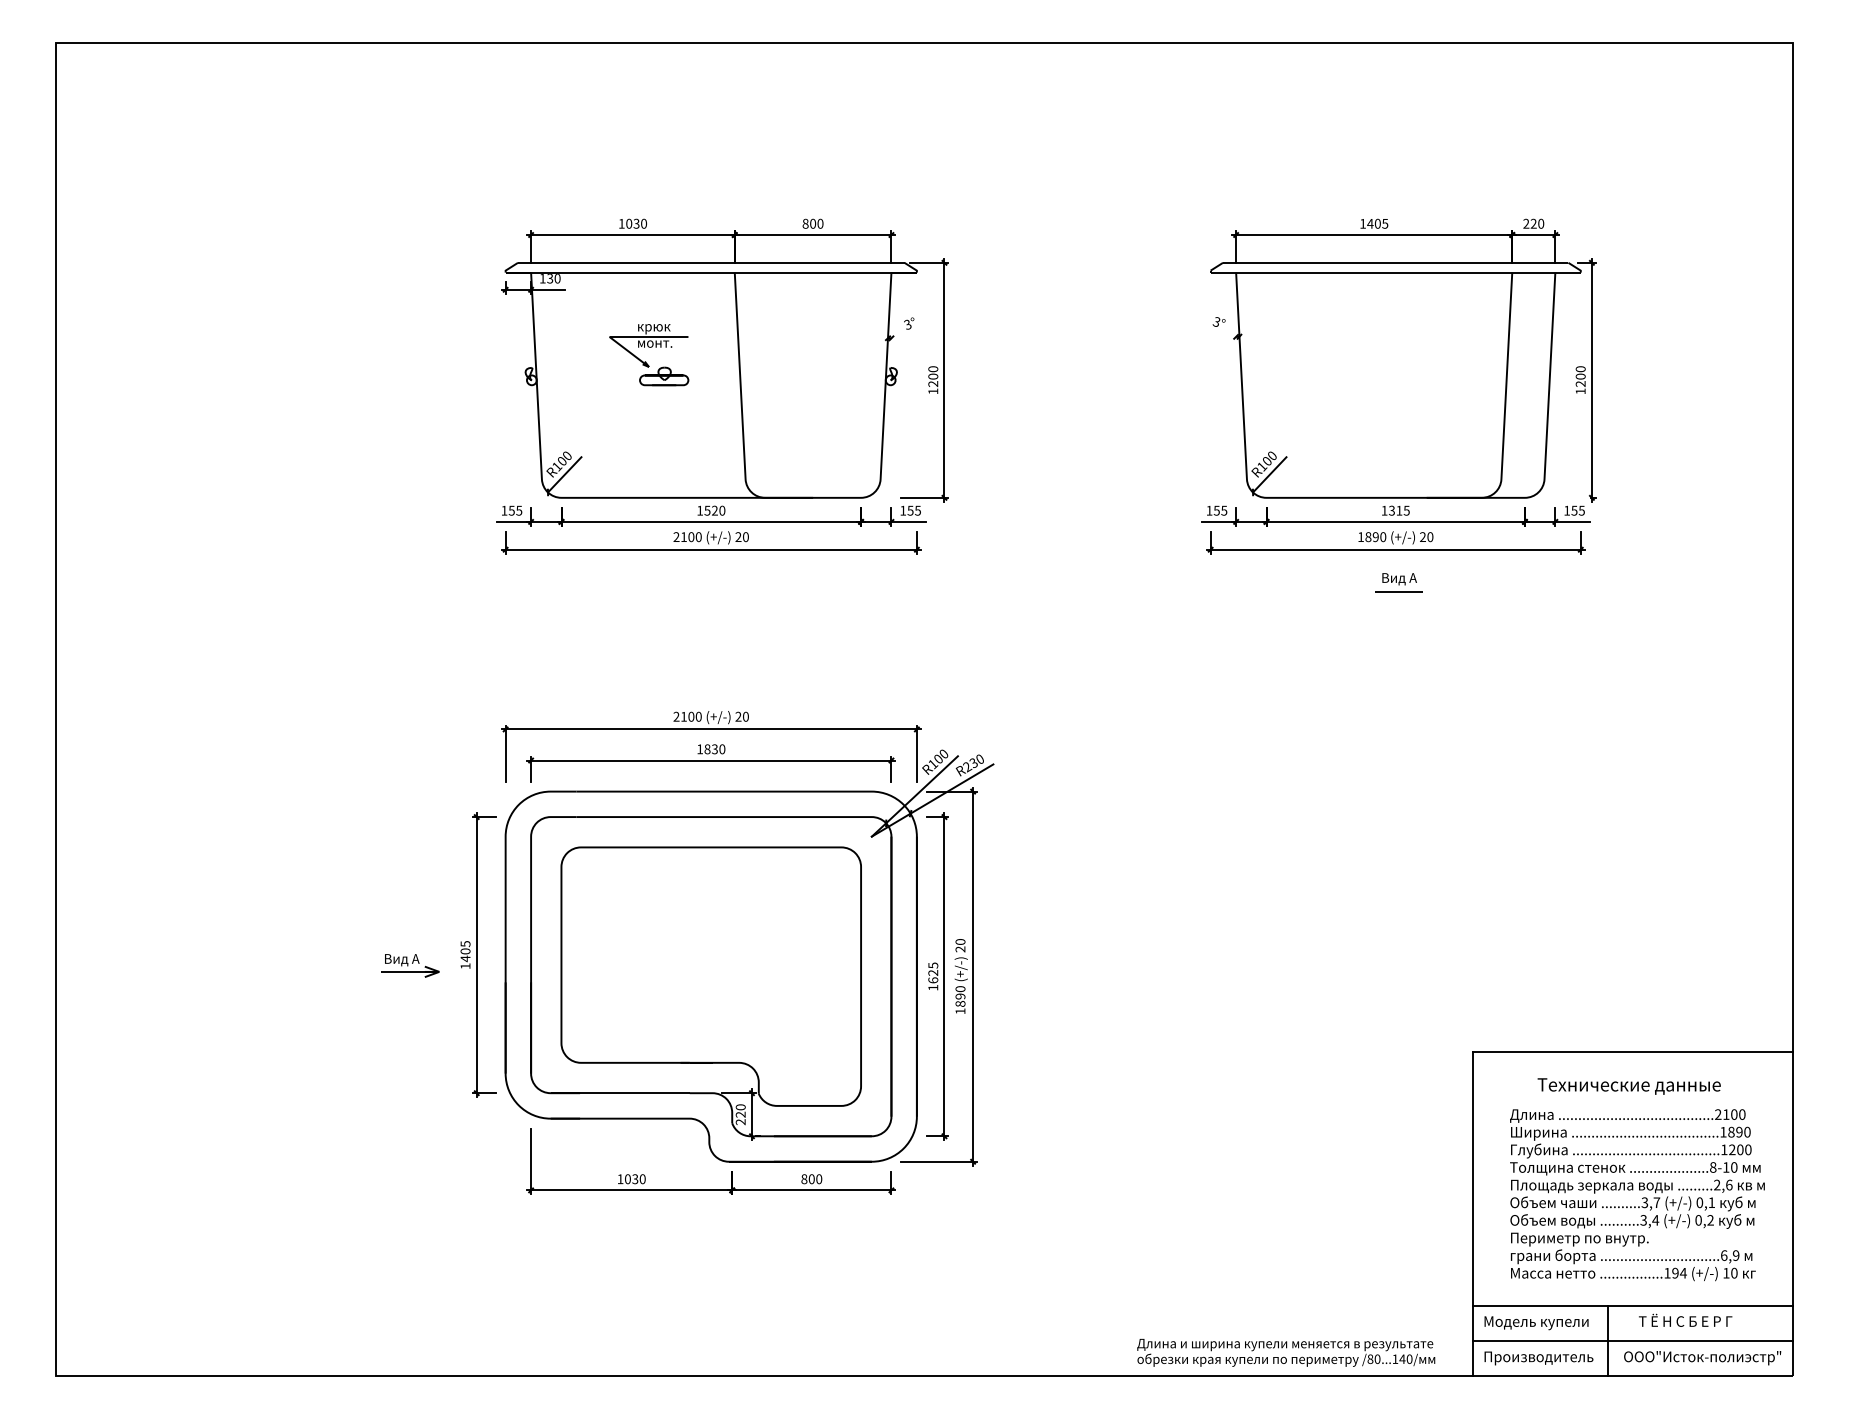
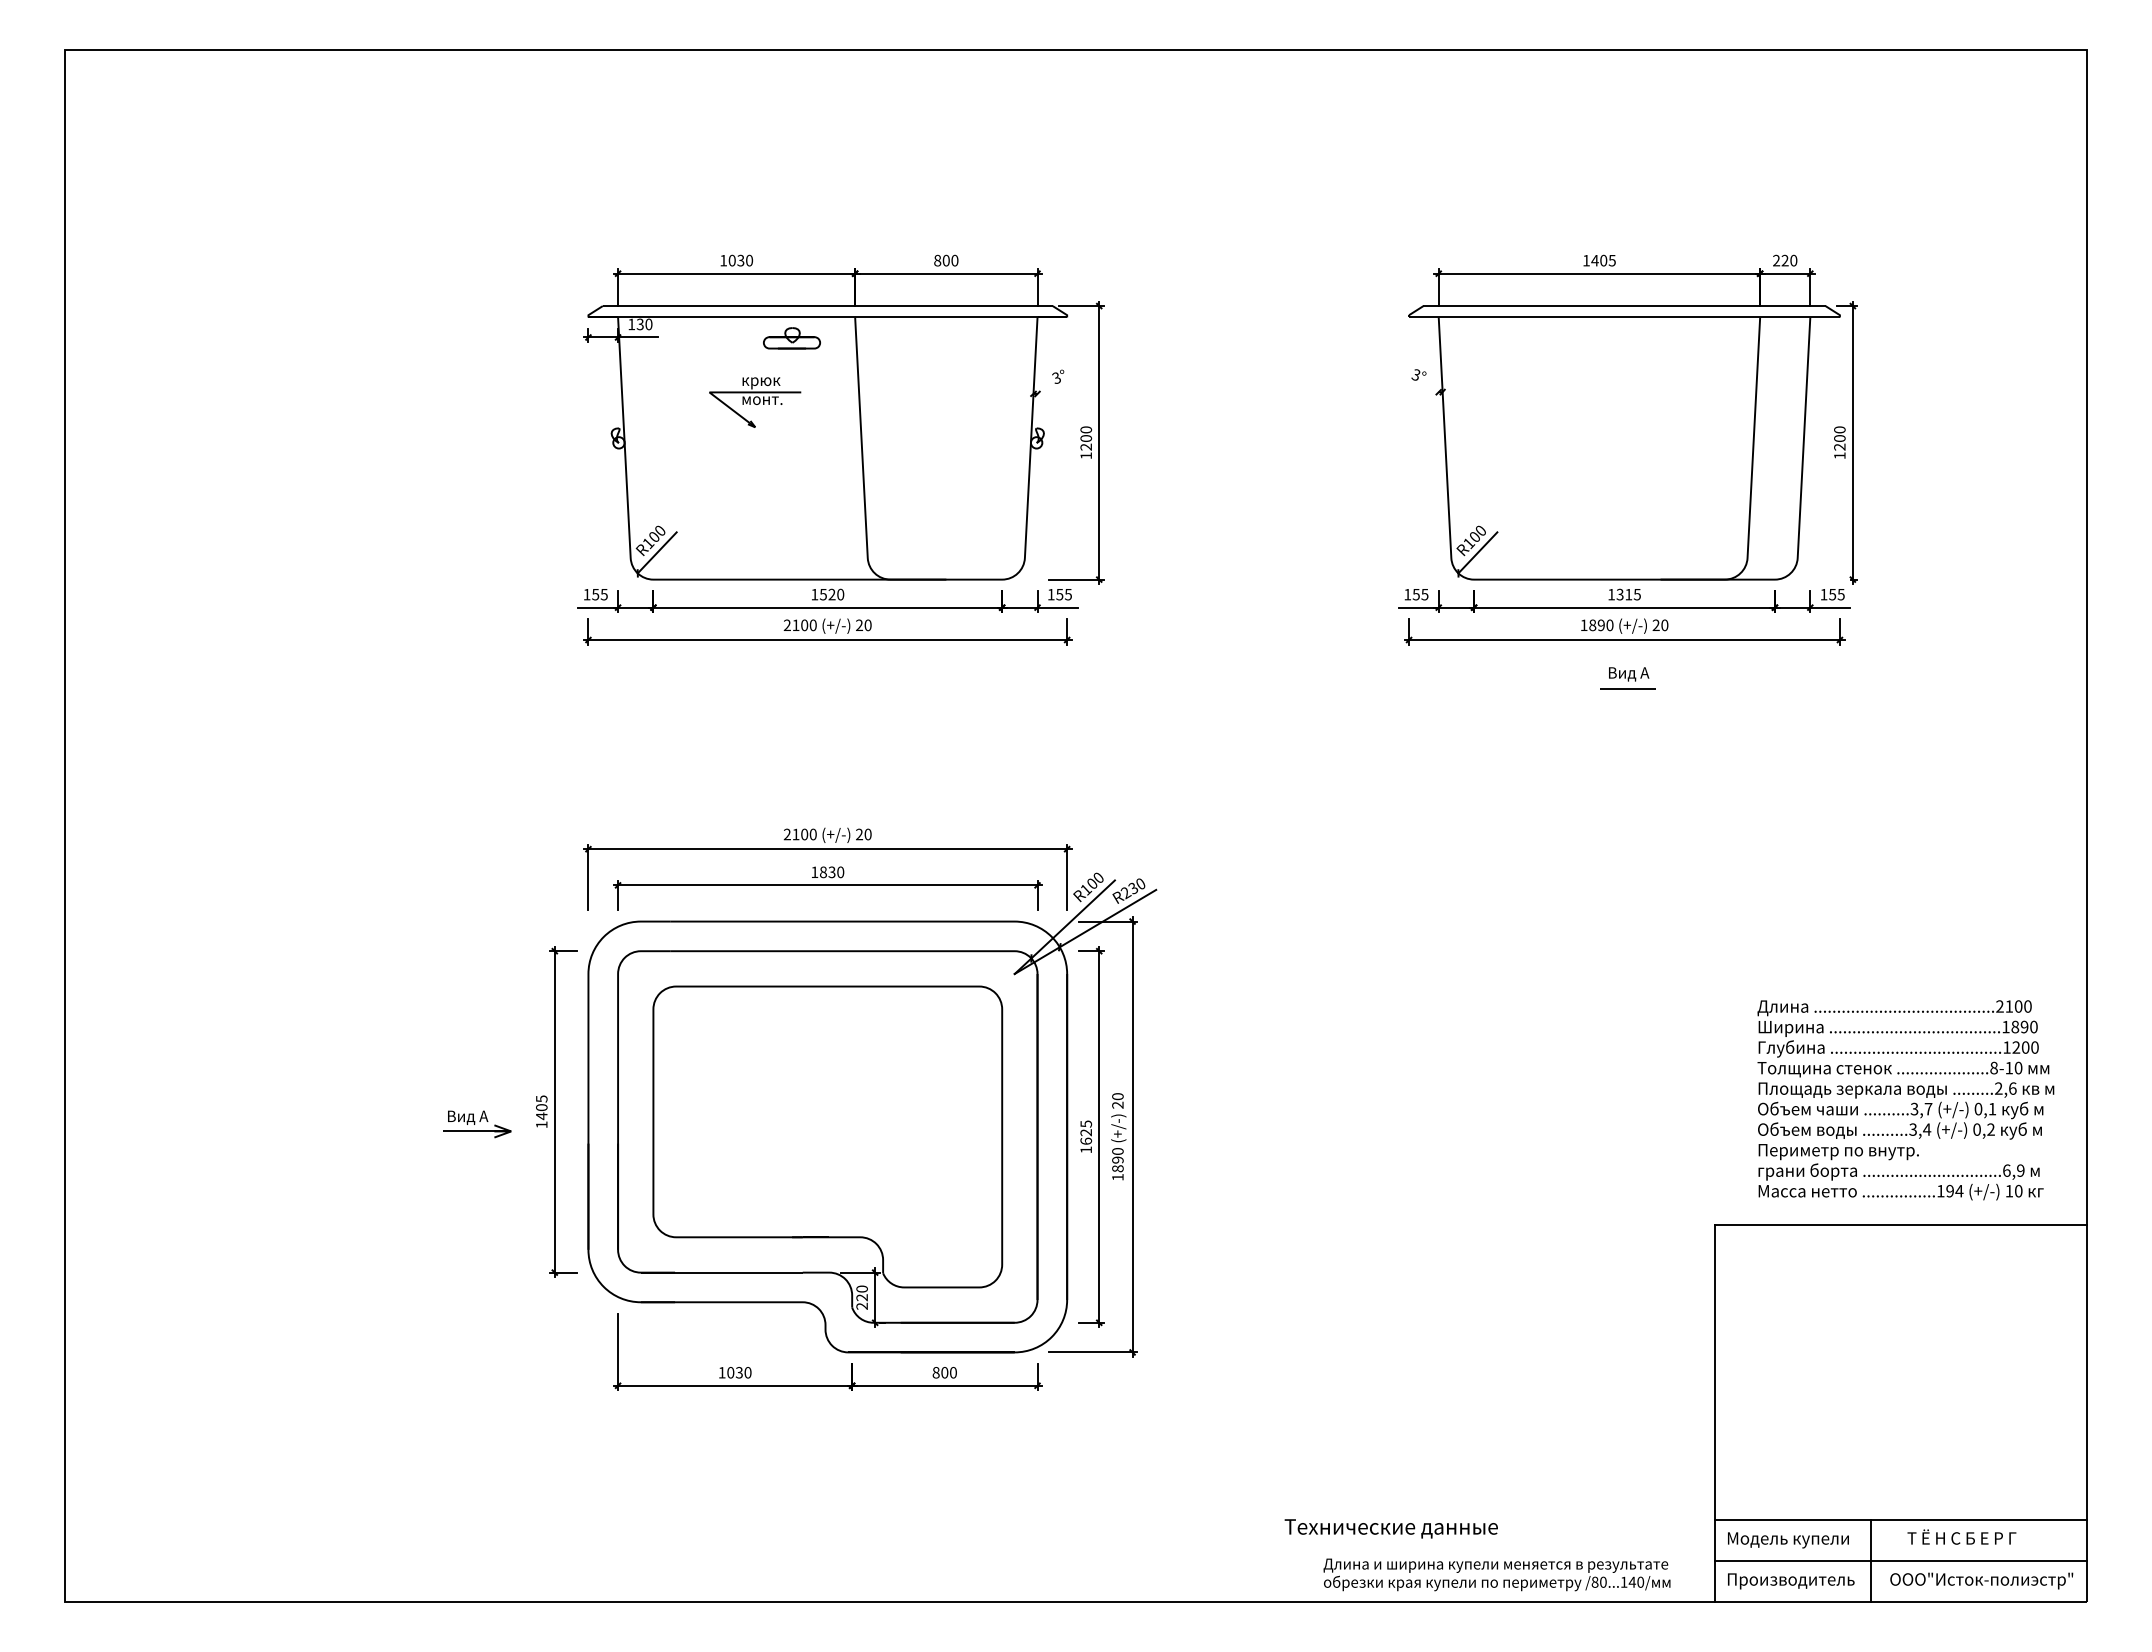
part: (663, 376) -> (791, 338), moved
text: (1628, 1086) -> (1390, 1528), moved
text: (1637, 1195) -> (1905, 1100), moved

